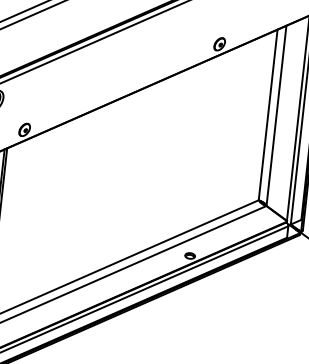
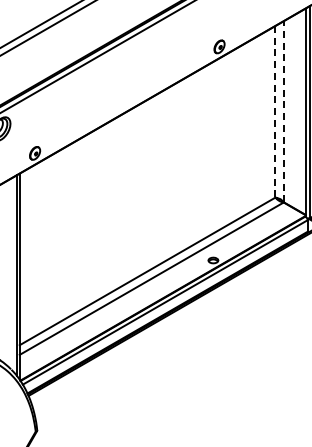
line: (268, 114) -> (275, 111), solid -> dashed
line: (276, 115) -> (283, 111), solid -> dashed

